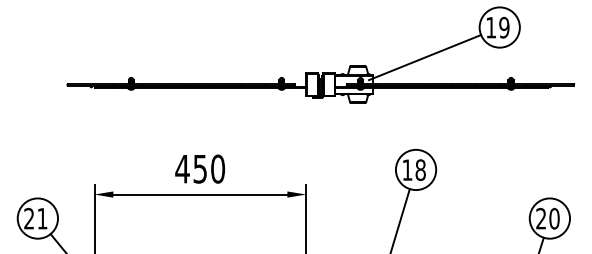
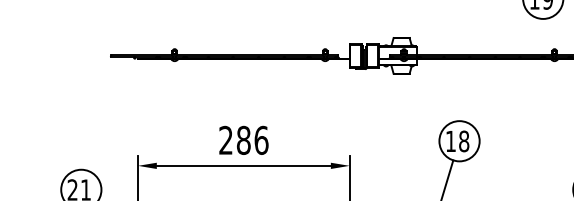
line: (425, 57) -> (468, 28), removed
text: (200, 168) -> (243, 139), 450 -> 286

